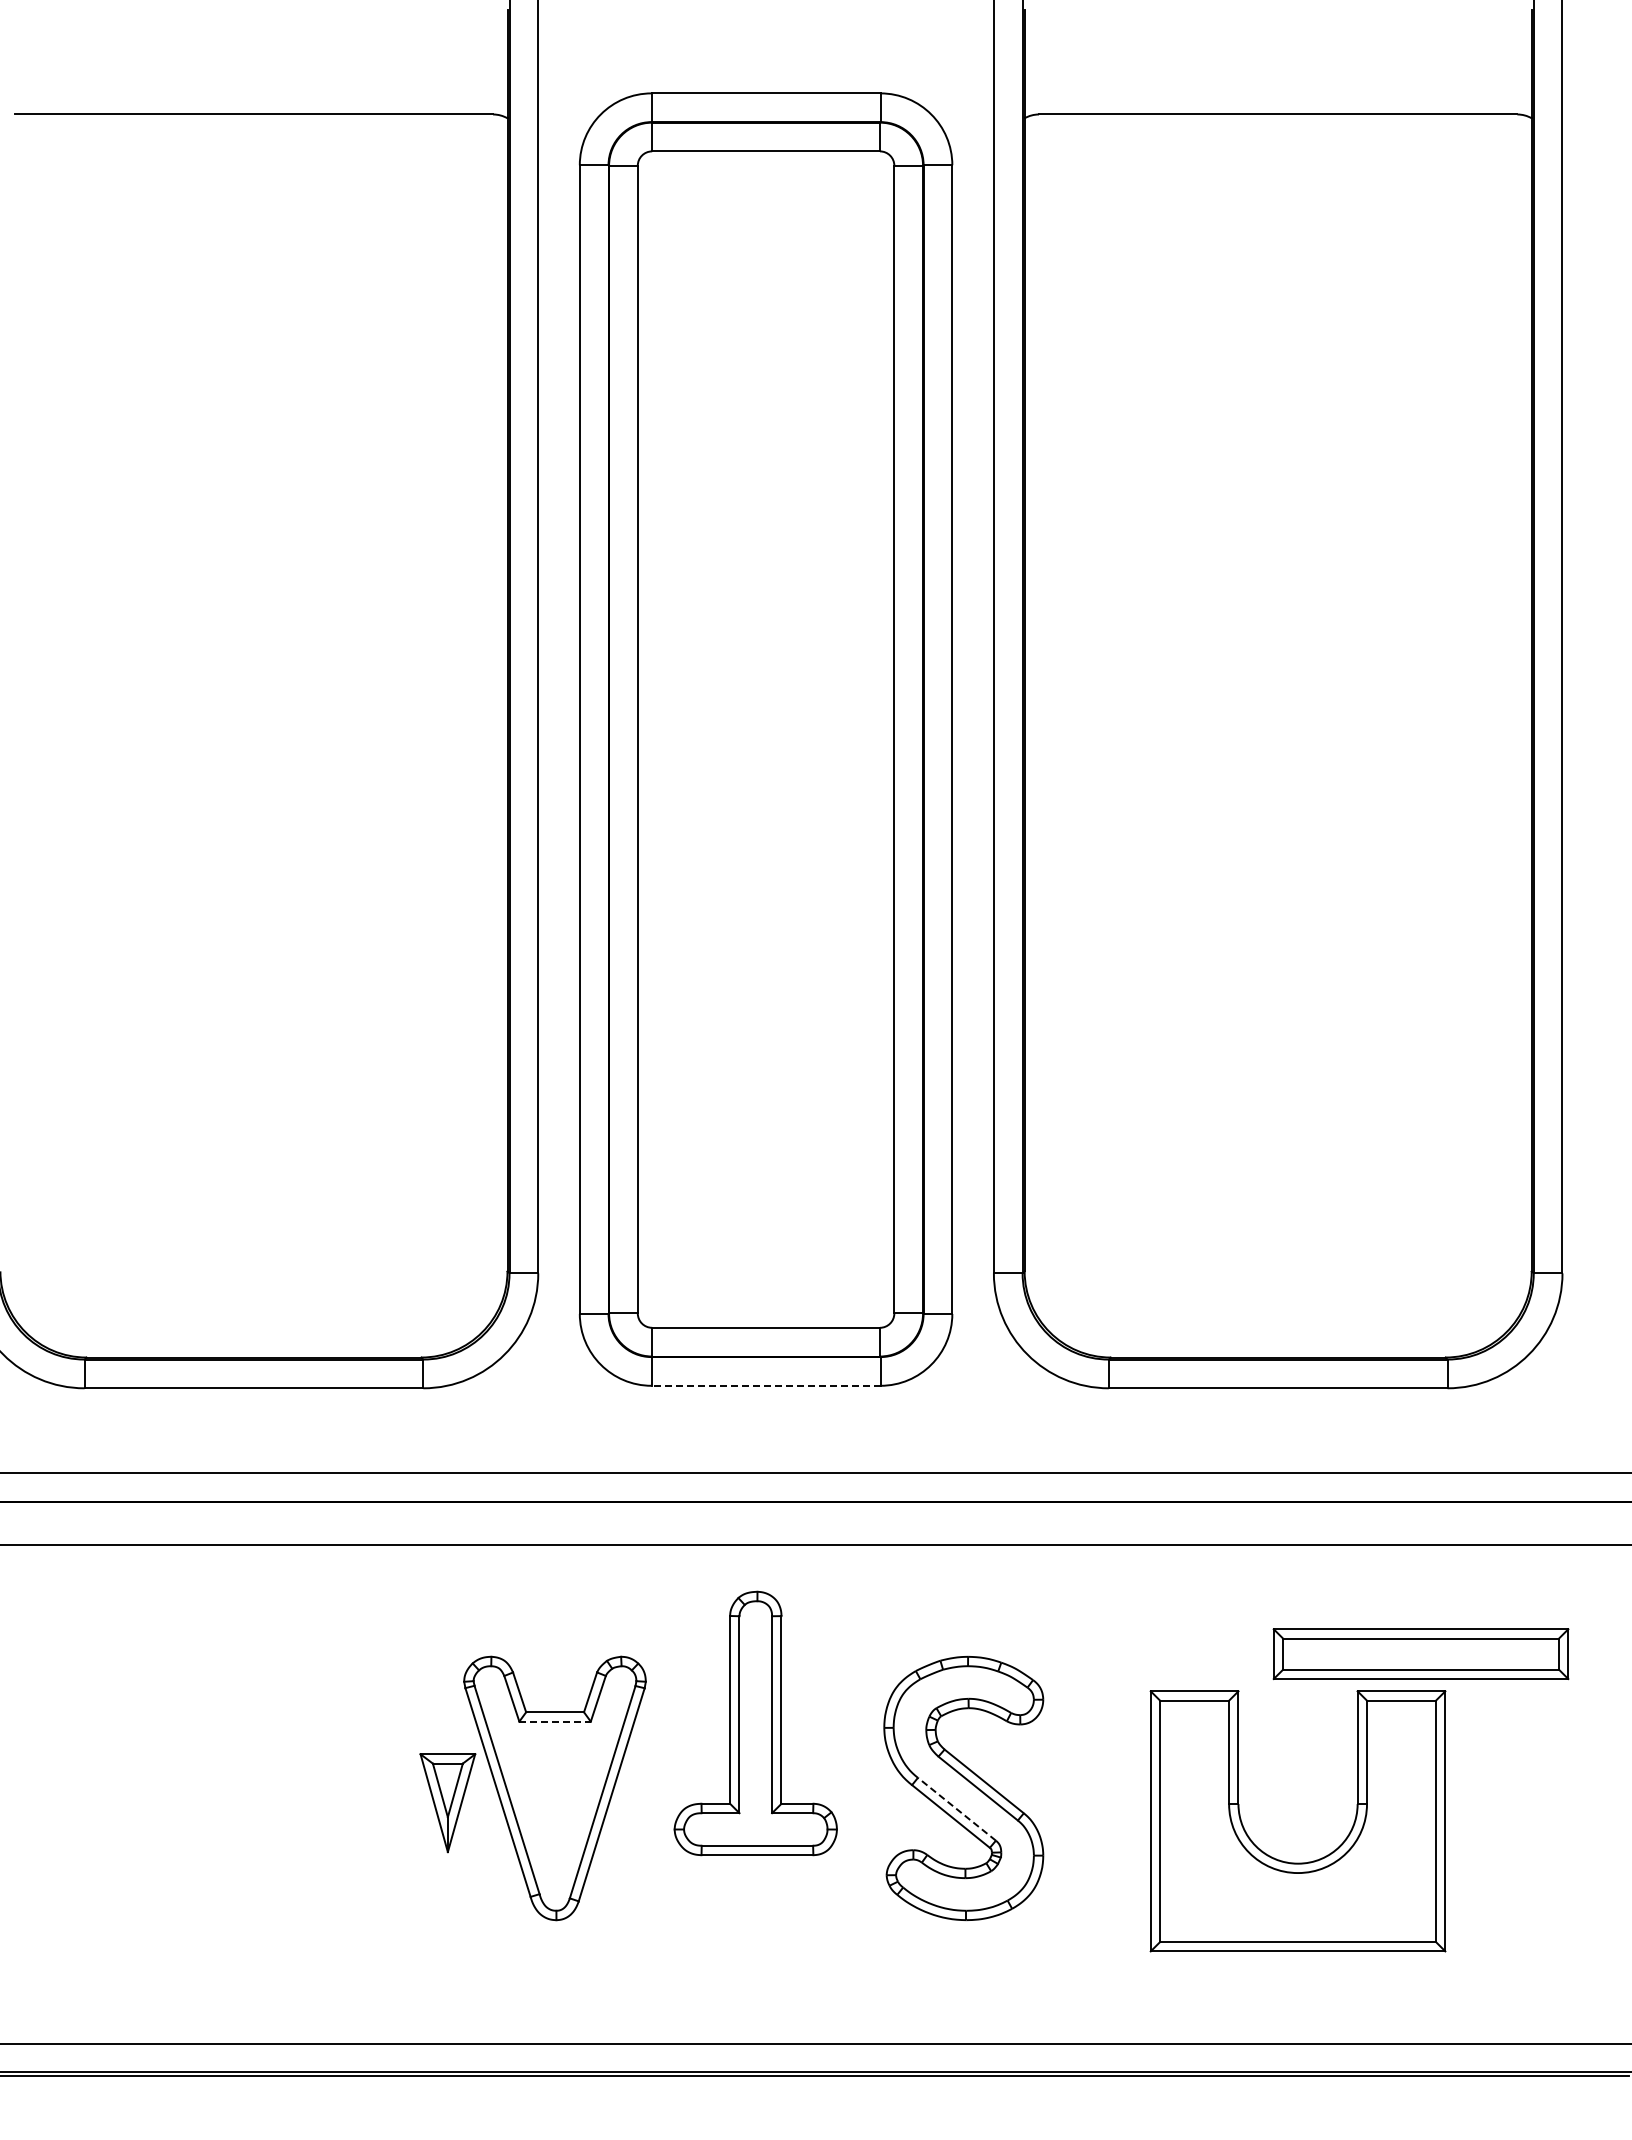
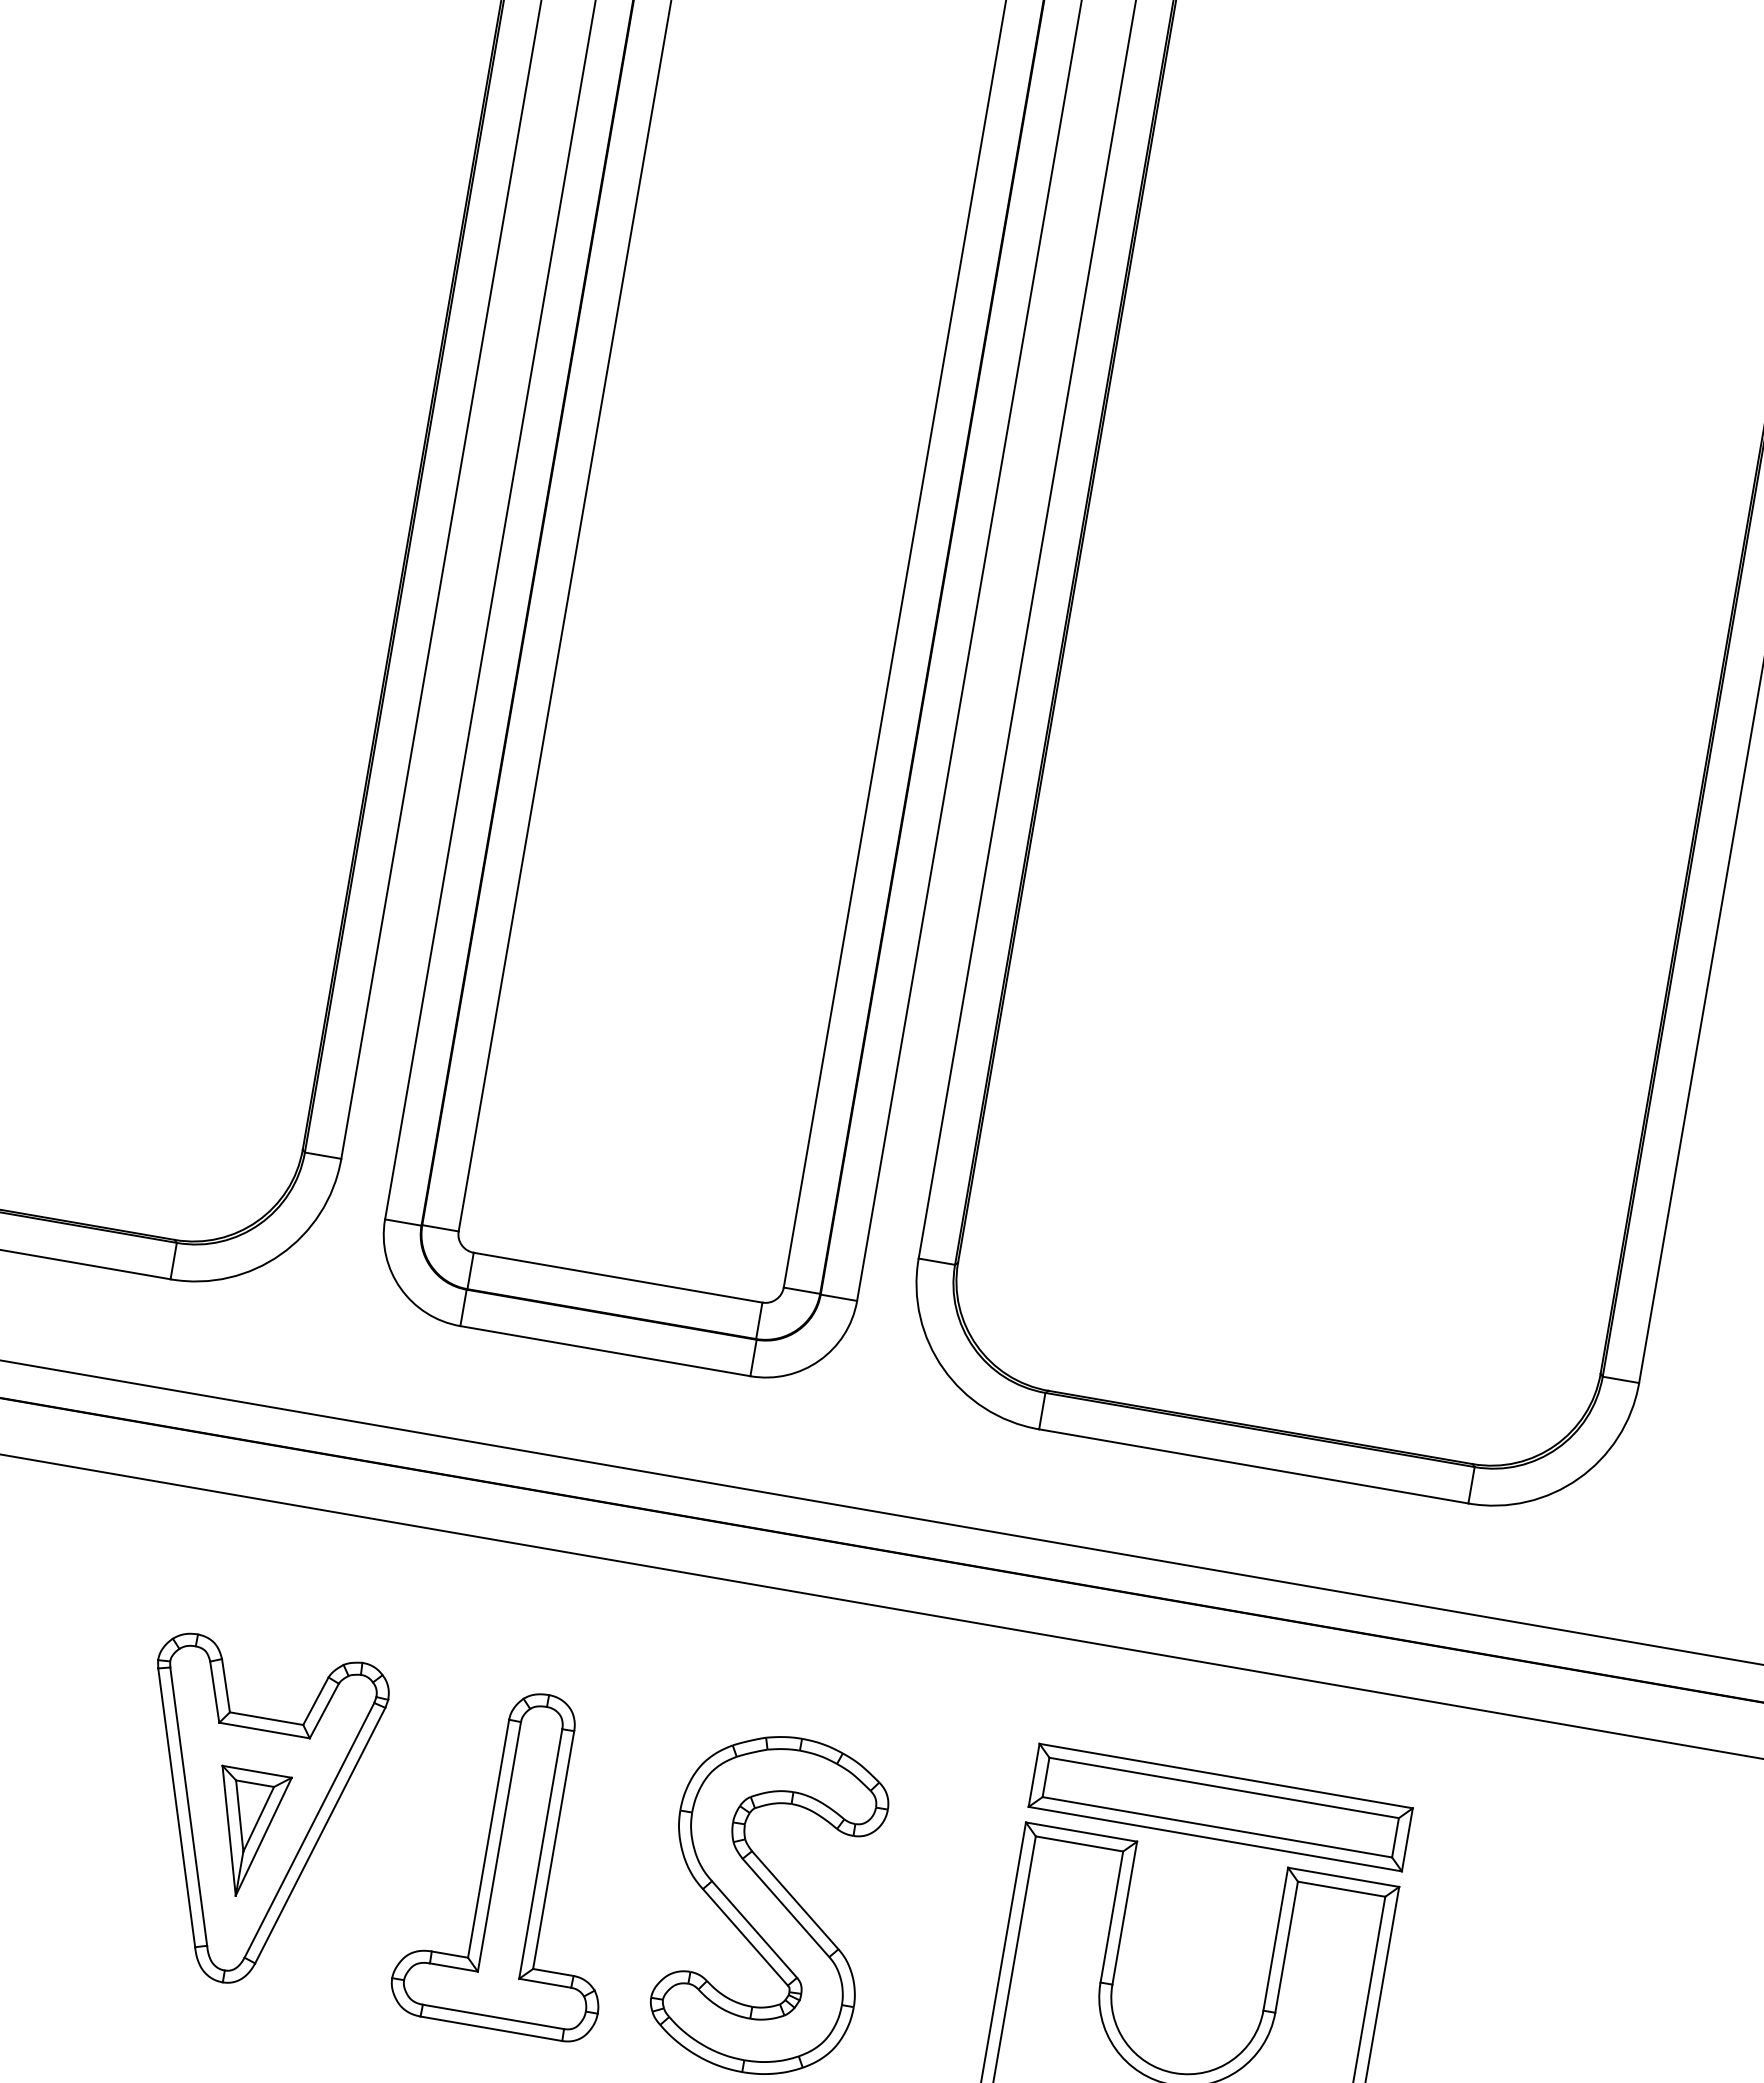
line: (765, 1385) -> (604, 1350), dashed -> solid
part: (1420, 1654) -> (1219, 1807), moved
line: (555, 1721) -> (265, 1730), dashed -> solid
part: (755, 1723) -> (517, 1861), moved
part: (447, 1803) -> (245, 1834), moved
line: (956, 1808) -> (754, 1928), dashed -> solid

